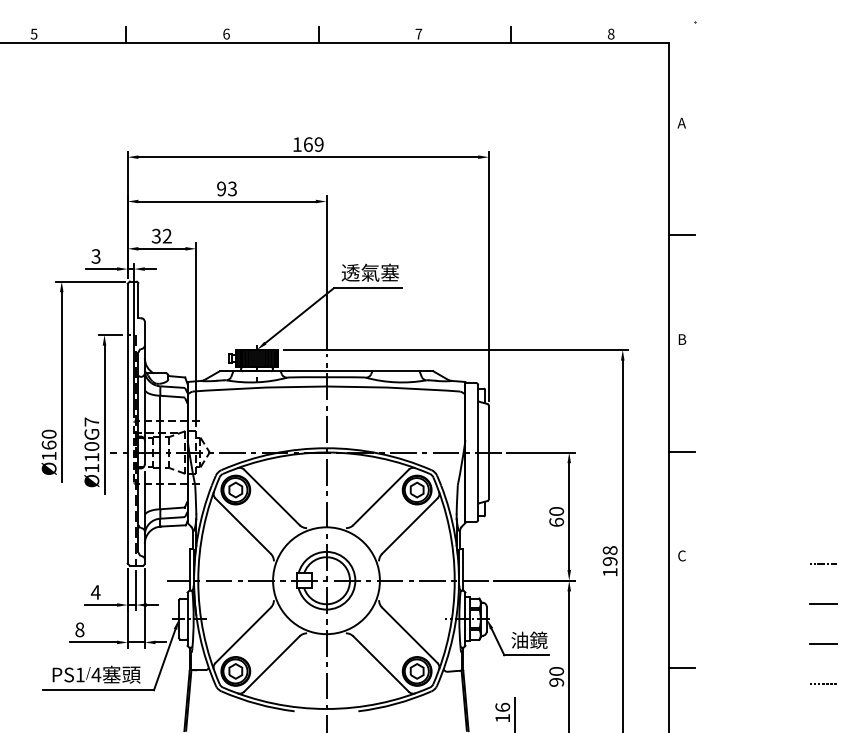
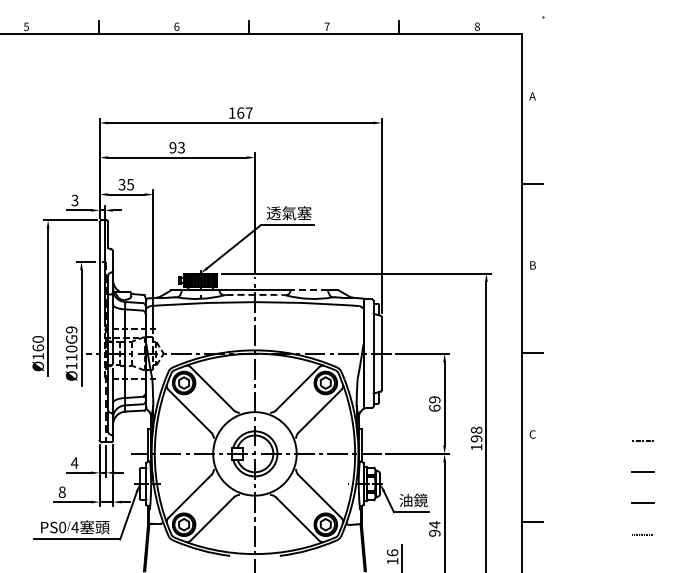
text: (318, 143) -> (248, 112), 169 -> 167
text: (167, 235) -> (130, 184), 32 -> 35
line: (395, 371) -> (308, 290), solid -> dashed
line: (327, 376) -> (255, 294), solid -> dashed
text: (91, 421) -> (71, 329), Ø110G7 -> Ø110G9
text: (556, 511) -> (434, 399), 60 -> 69
text: (556, 671) -> (434, 524), 90 -> 94
text: (80, 674) -> (62, 527), PS1 -> PS0

